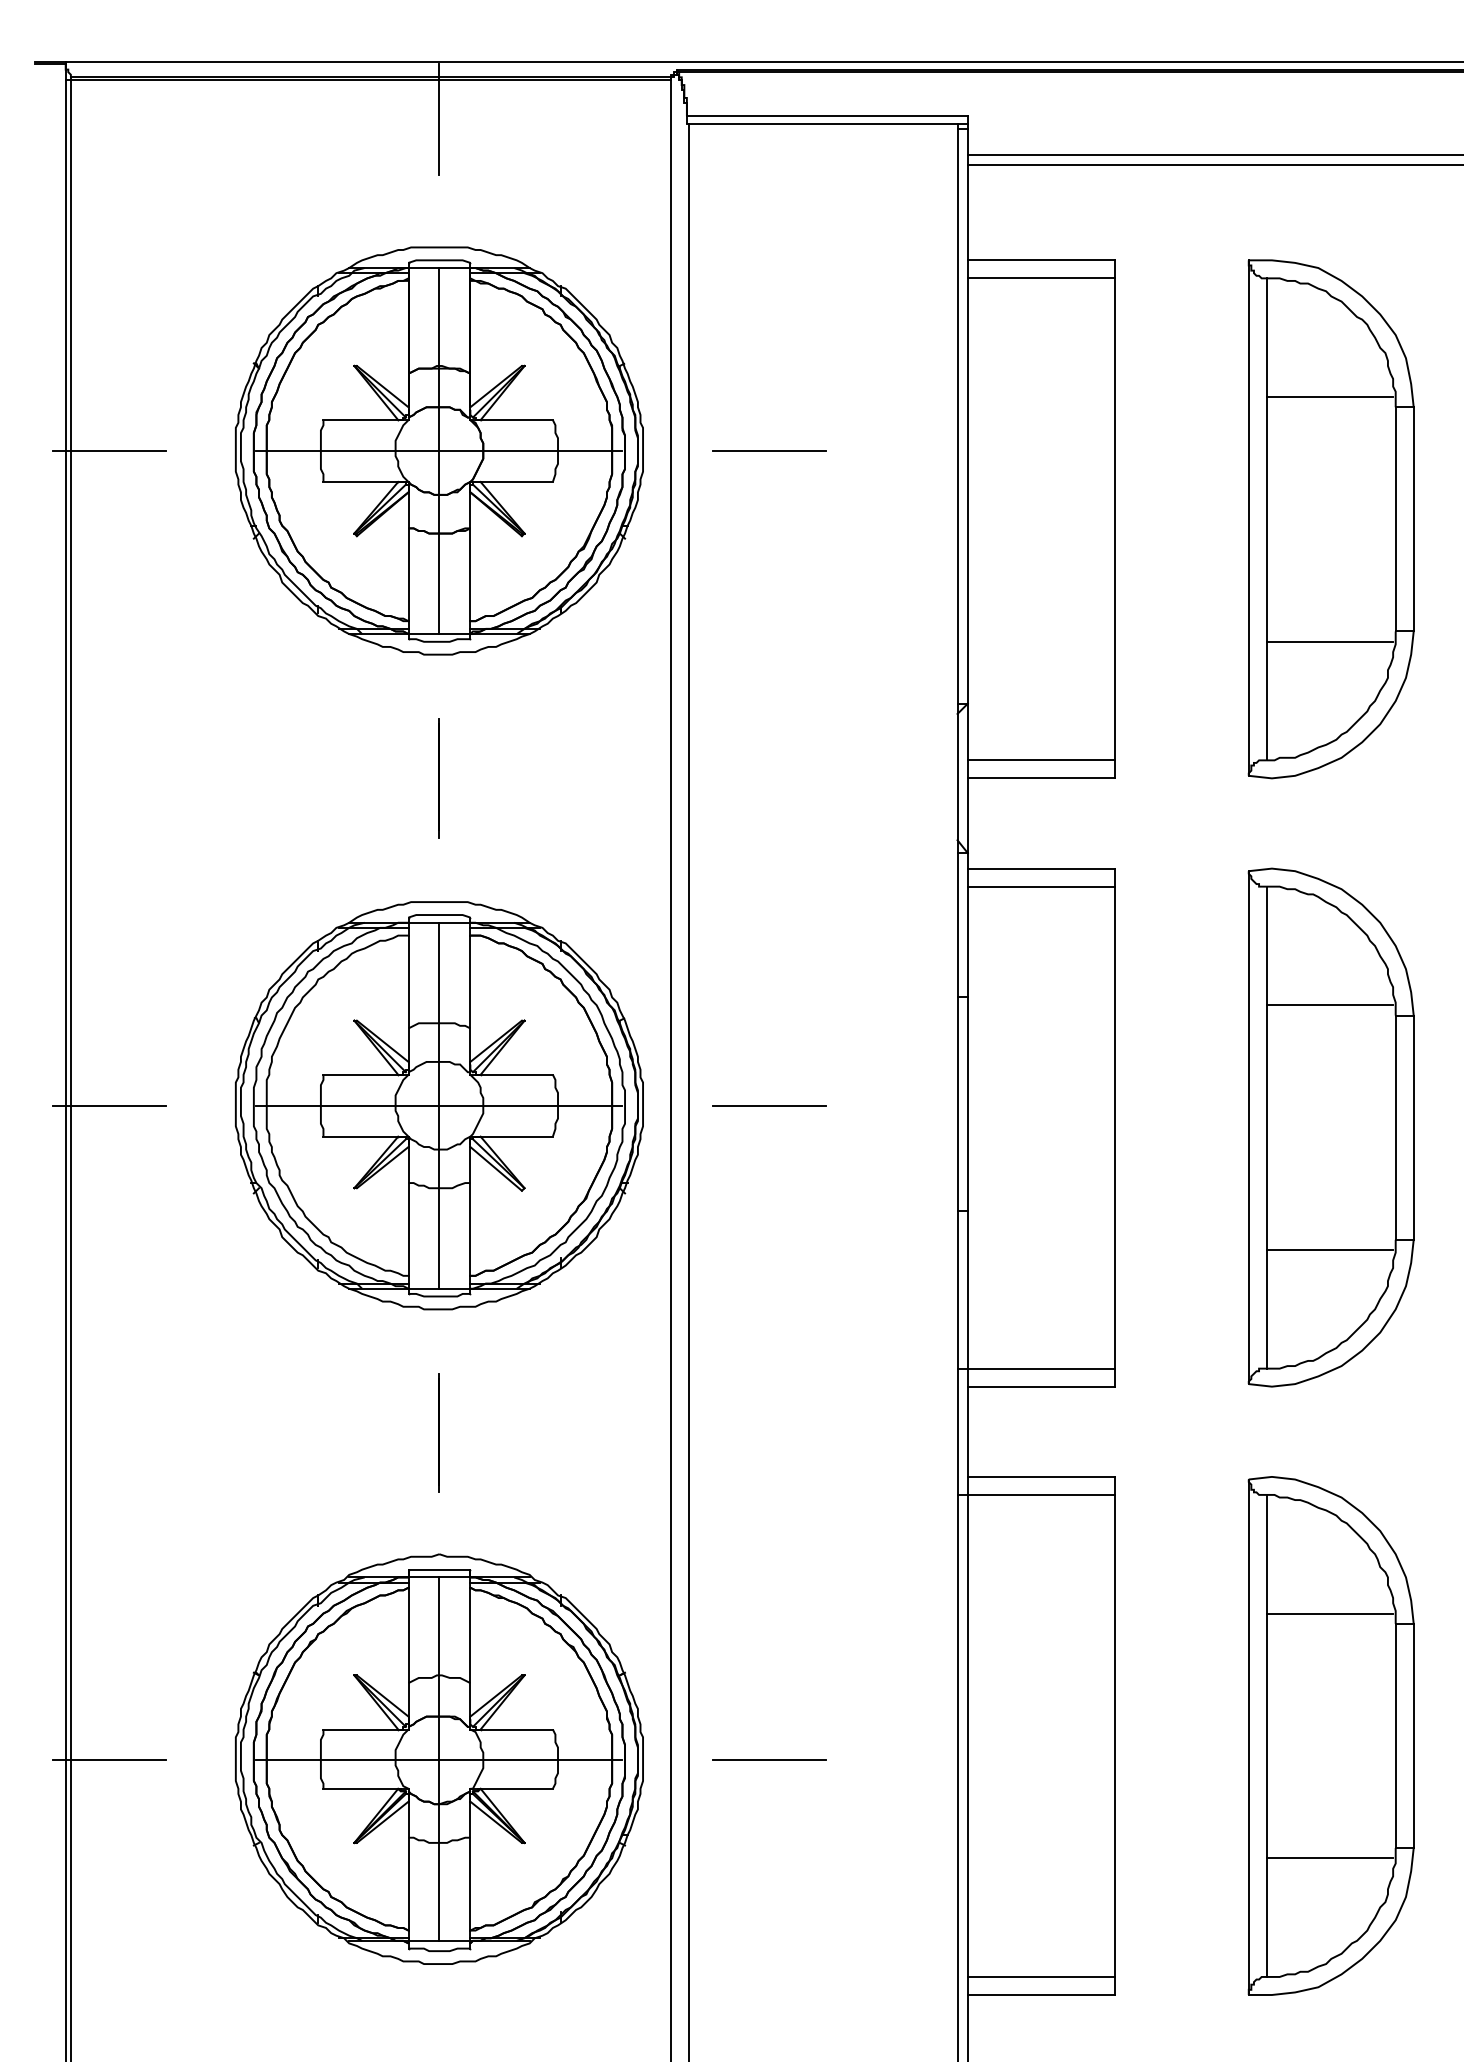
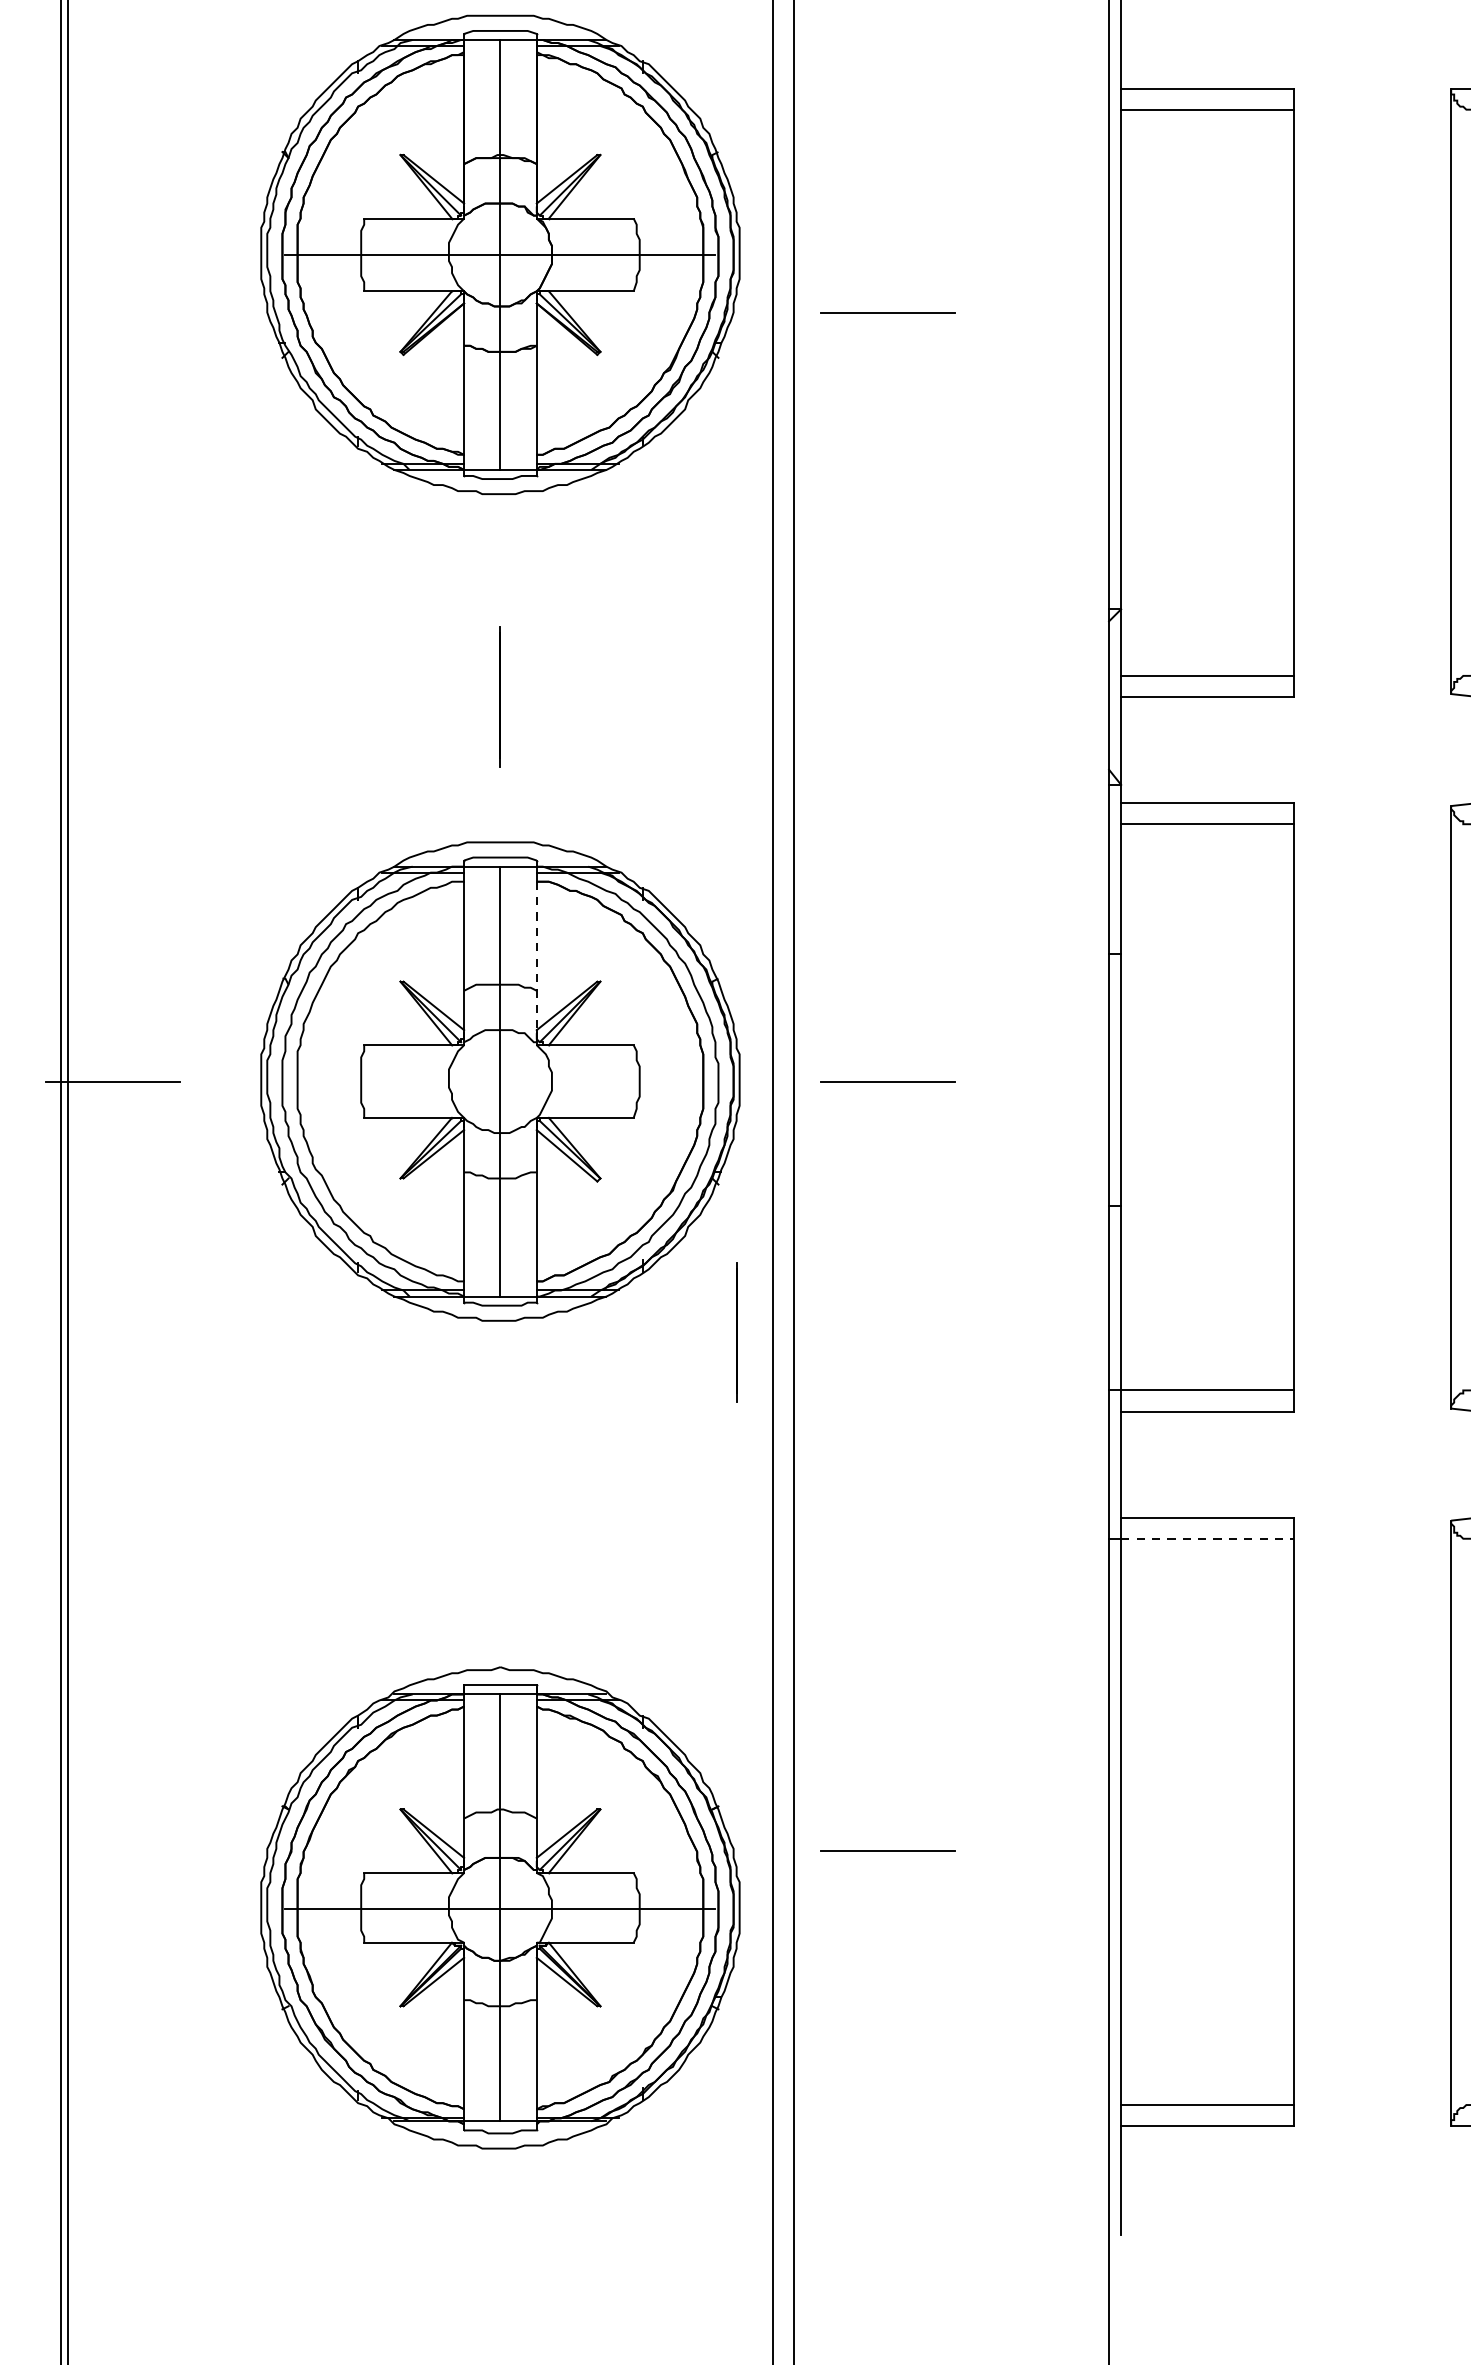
part: (439, 450) -> (500, 254), moved
line: (109, 451) -> (112, 313), removed
line: (470, 999) -> (536, 956), solid -> dashed
line: (439, 1105) -> (500, 1081), removed
line: (438, 1432) -> (735, 1331), moved
line: (1041, 1494) -> (1207, 1538), solid -> dashed
part: (439, 1758) -> (500, 1907), moved
line: (109, 1760) -> (112, 1850), removed

